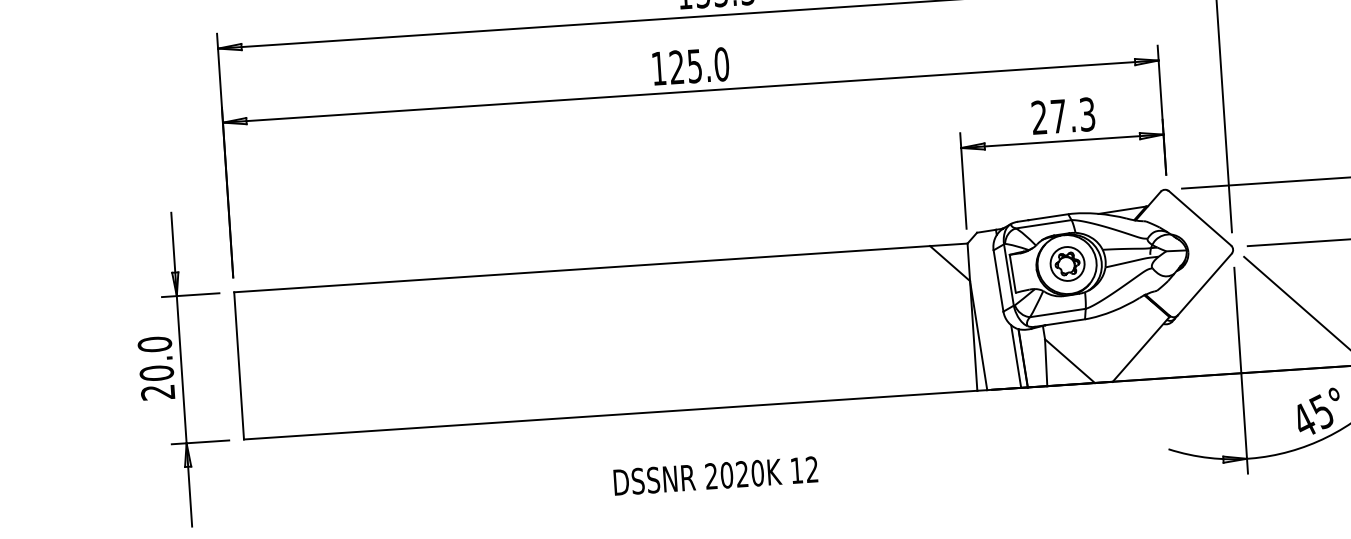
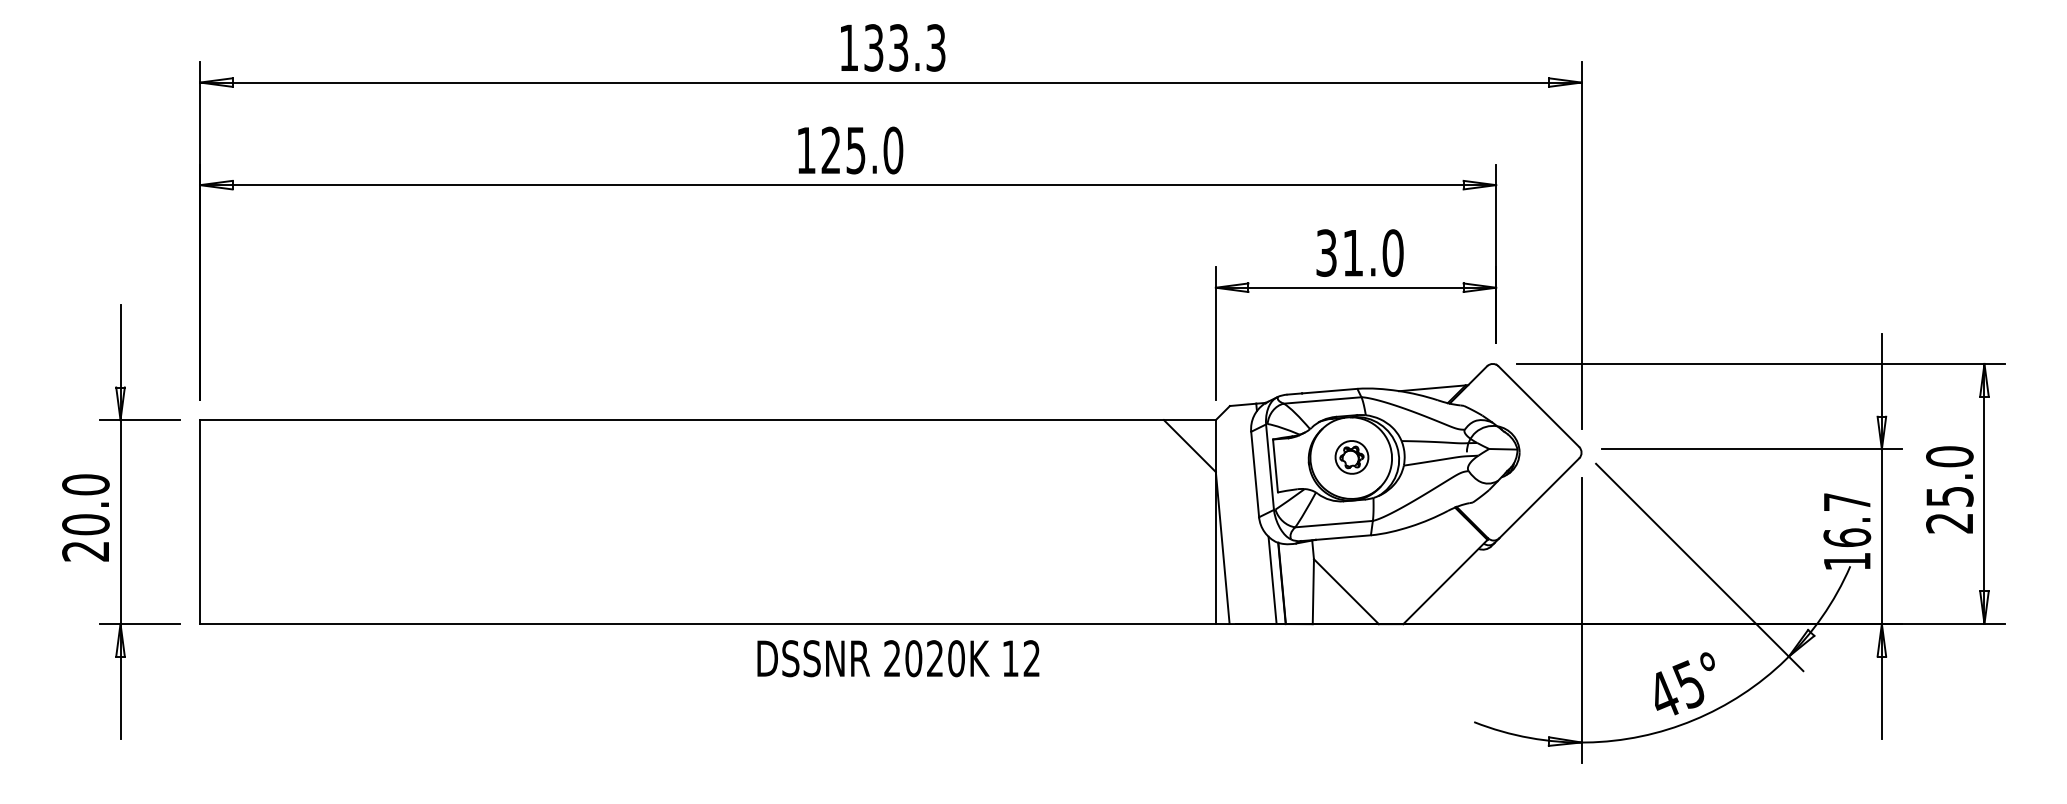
text: (1063, 115) -> (1359, 252), 27.3 -> 31.0
part: (1067, 264) -> (1351, 457), size x0.7
text: (715, 475) -> (898, 658), moved

